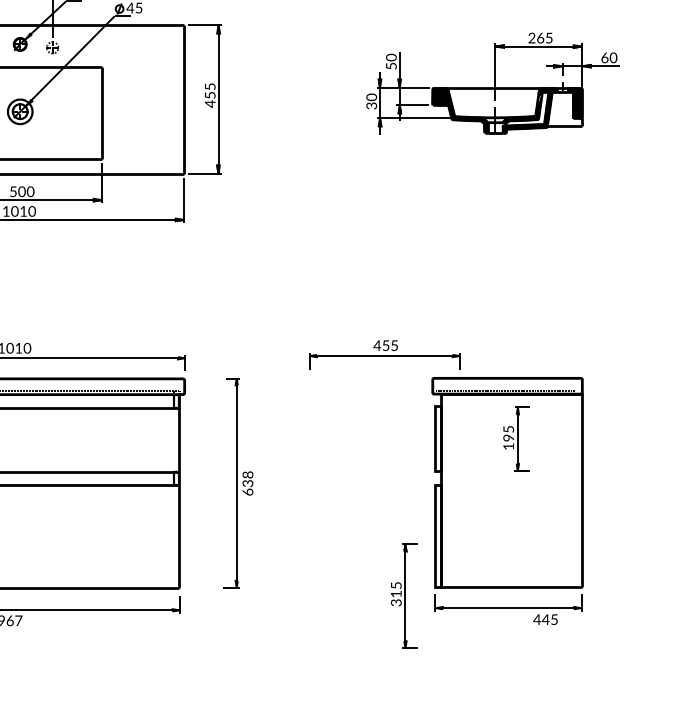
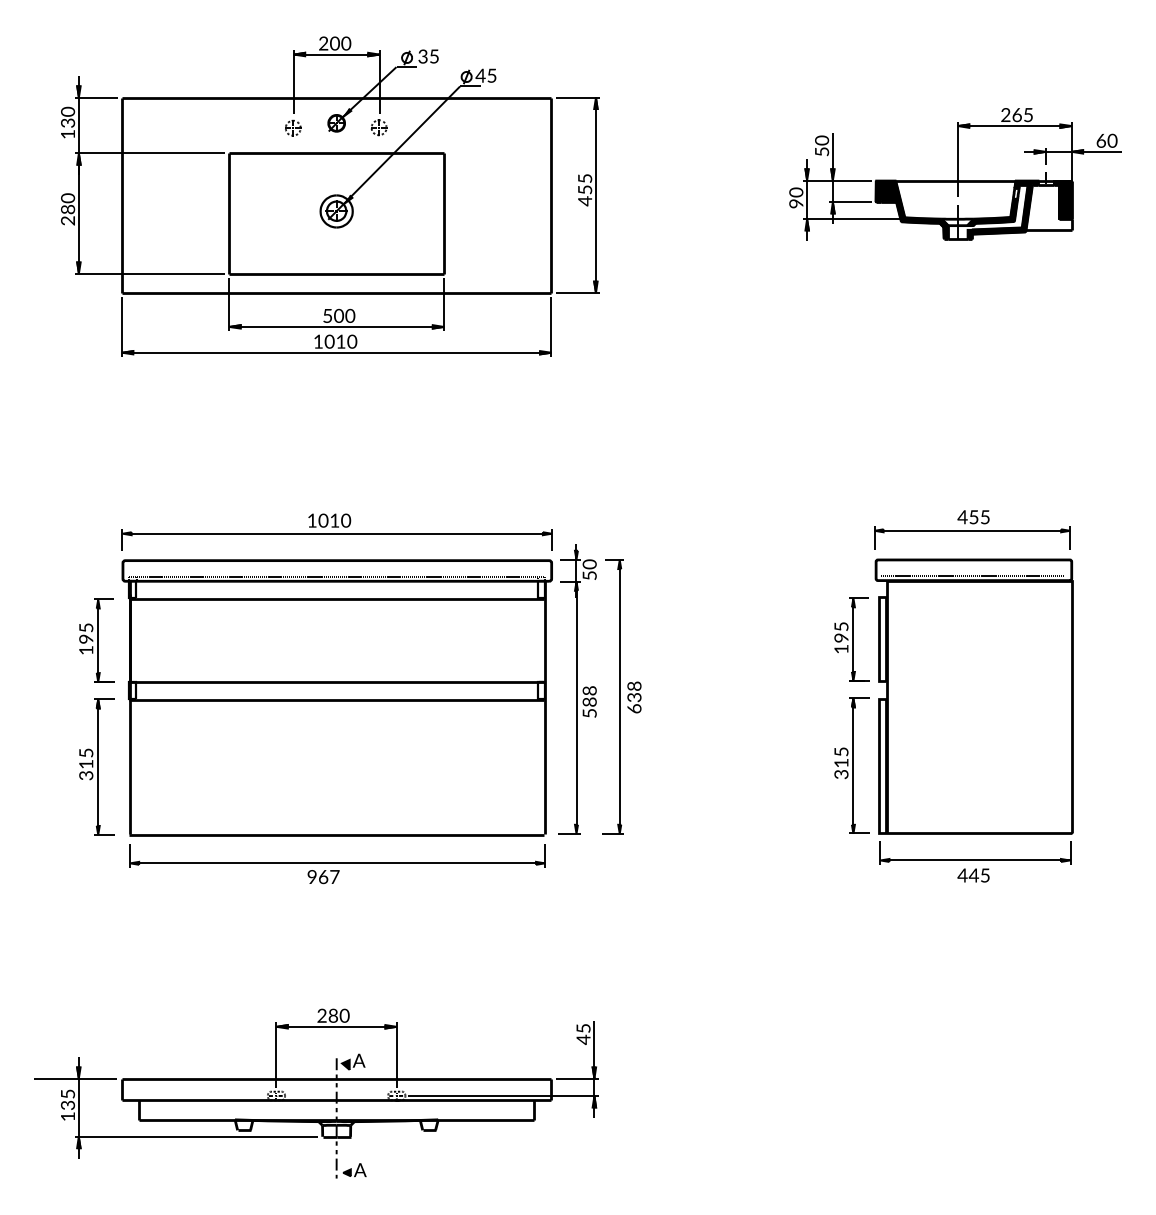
text: (371, 105) -> (796, 203), 30 -> 90
part: (384, 355) -> (972, 529), moved
part: (516, 439) -> (851, 639), moved
part: (204, 477) -> (577, 689), added
part: (403, 595) -> (851, 765), moved
text: (545, 619) -> (973, 875), moved

